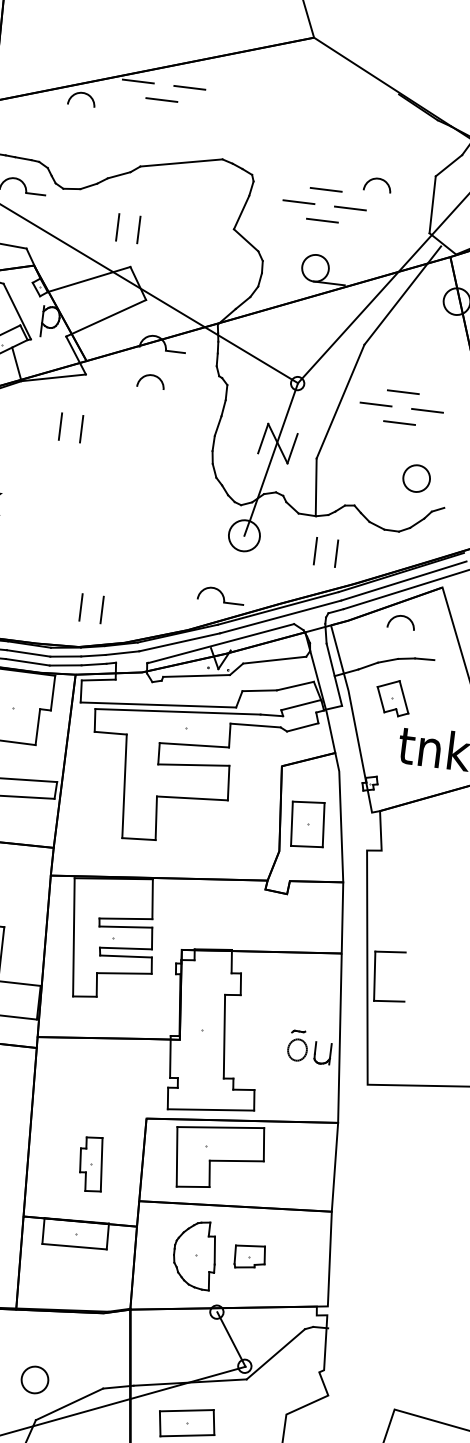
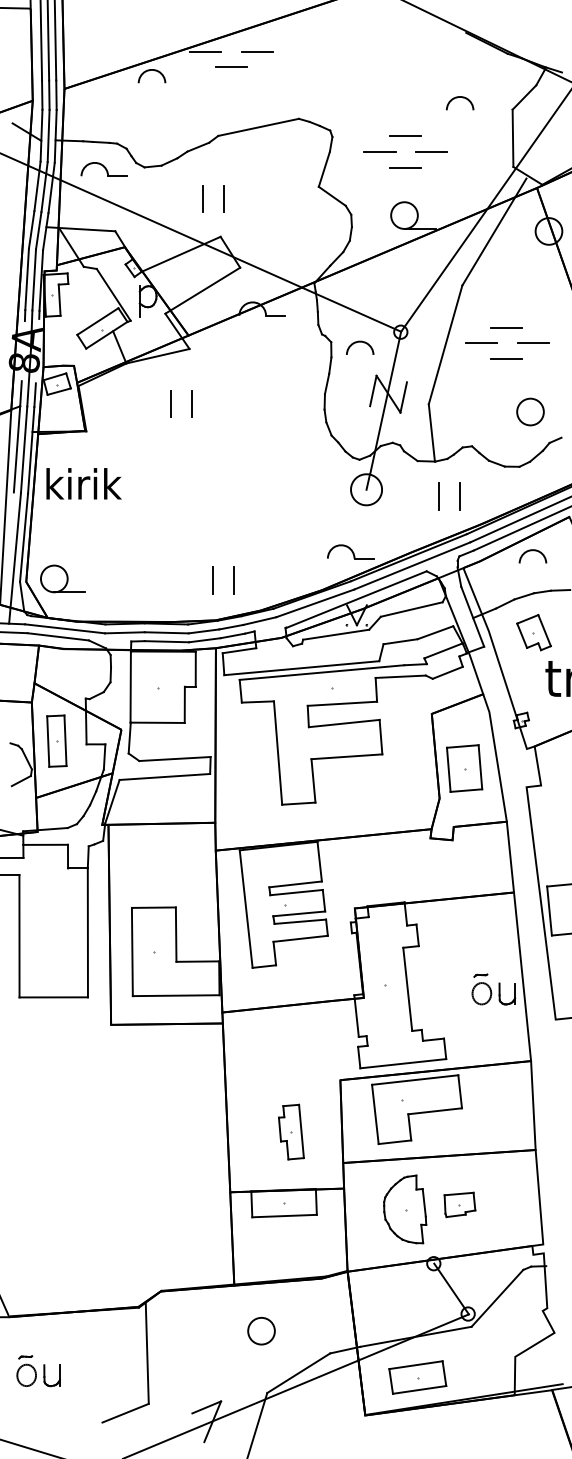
arc: (380, 180) -> (462, 98), moved
arc: (152, 376) -> (360, 342), moved
circle: (34, 1380) -> (261, 1331), moved

